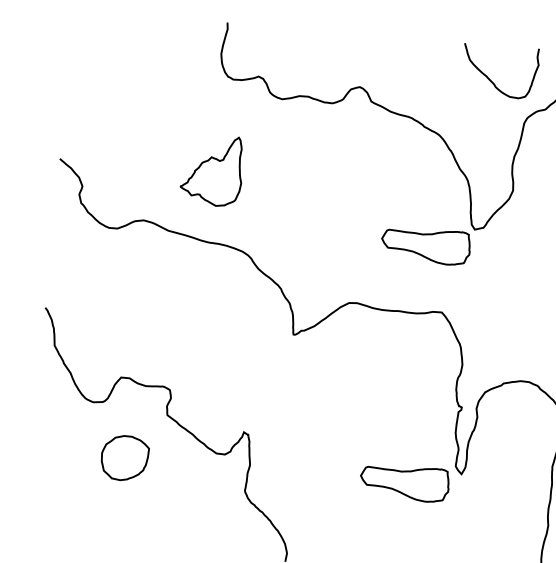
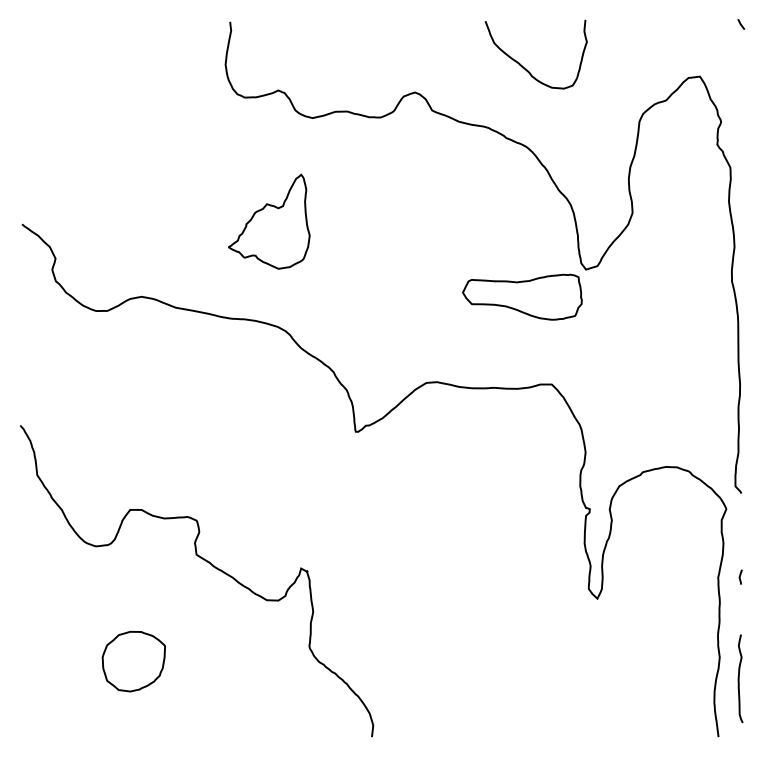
curve: (492, 80) -> (526, 68), moved
part: (212, 170) -> (269, 221), moved
part: (124, 458) -> (133, 661), moved
part: (404, 482) -> (522, 616), removed

